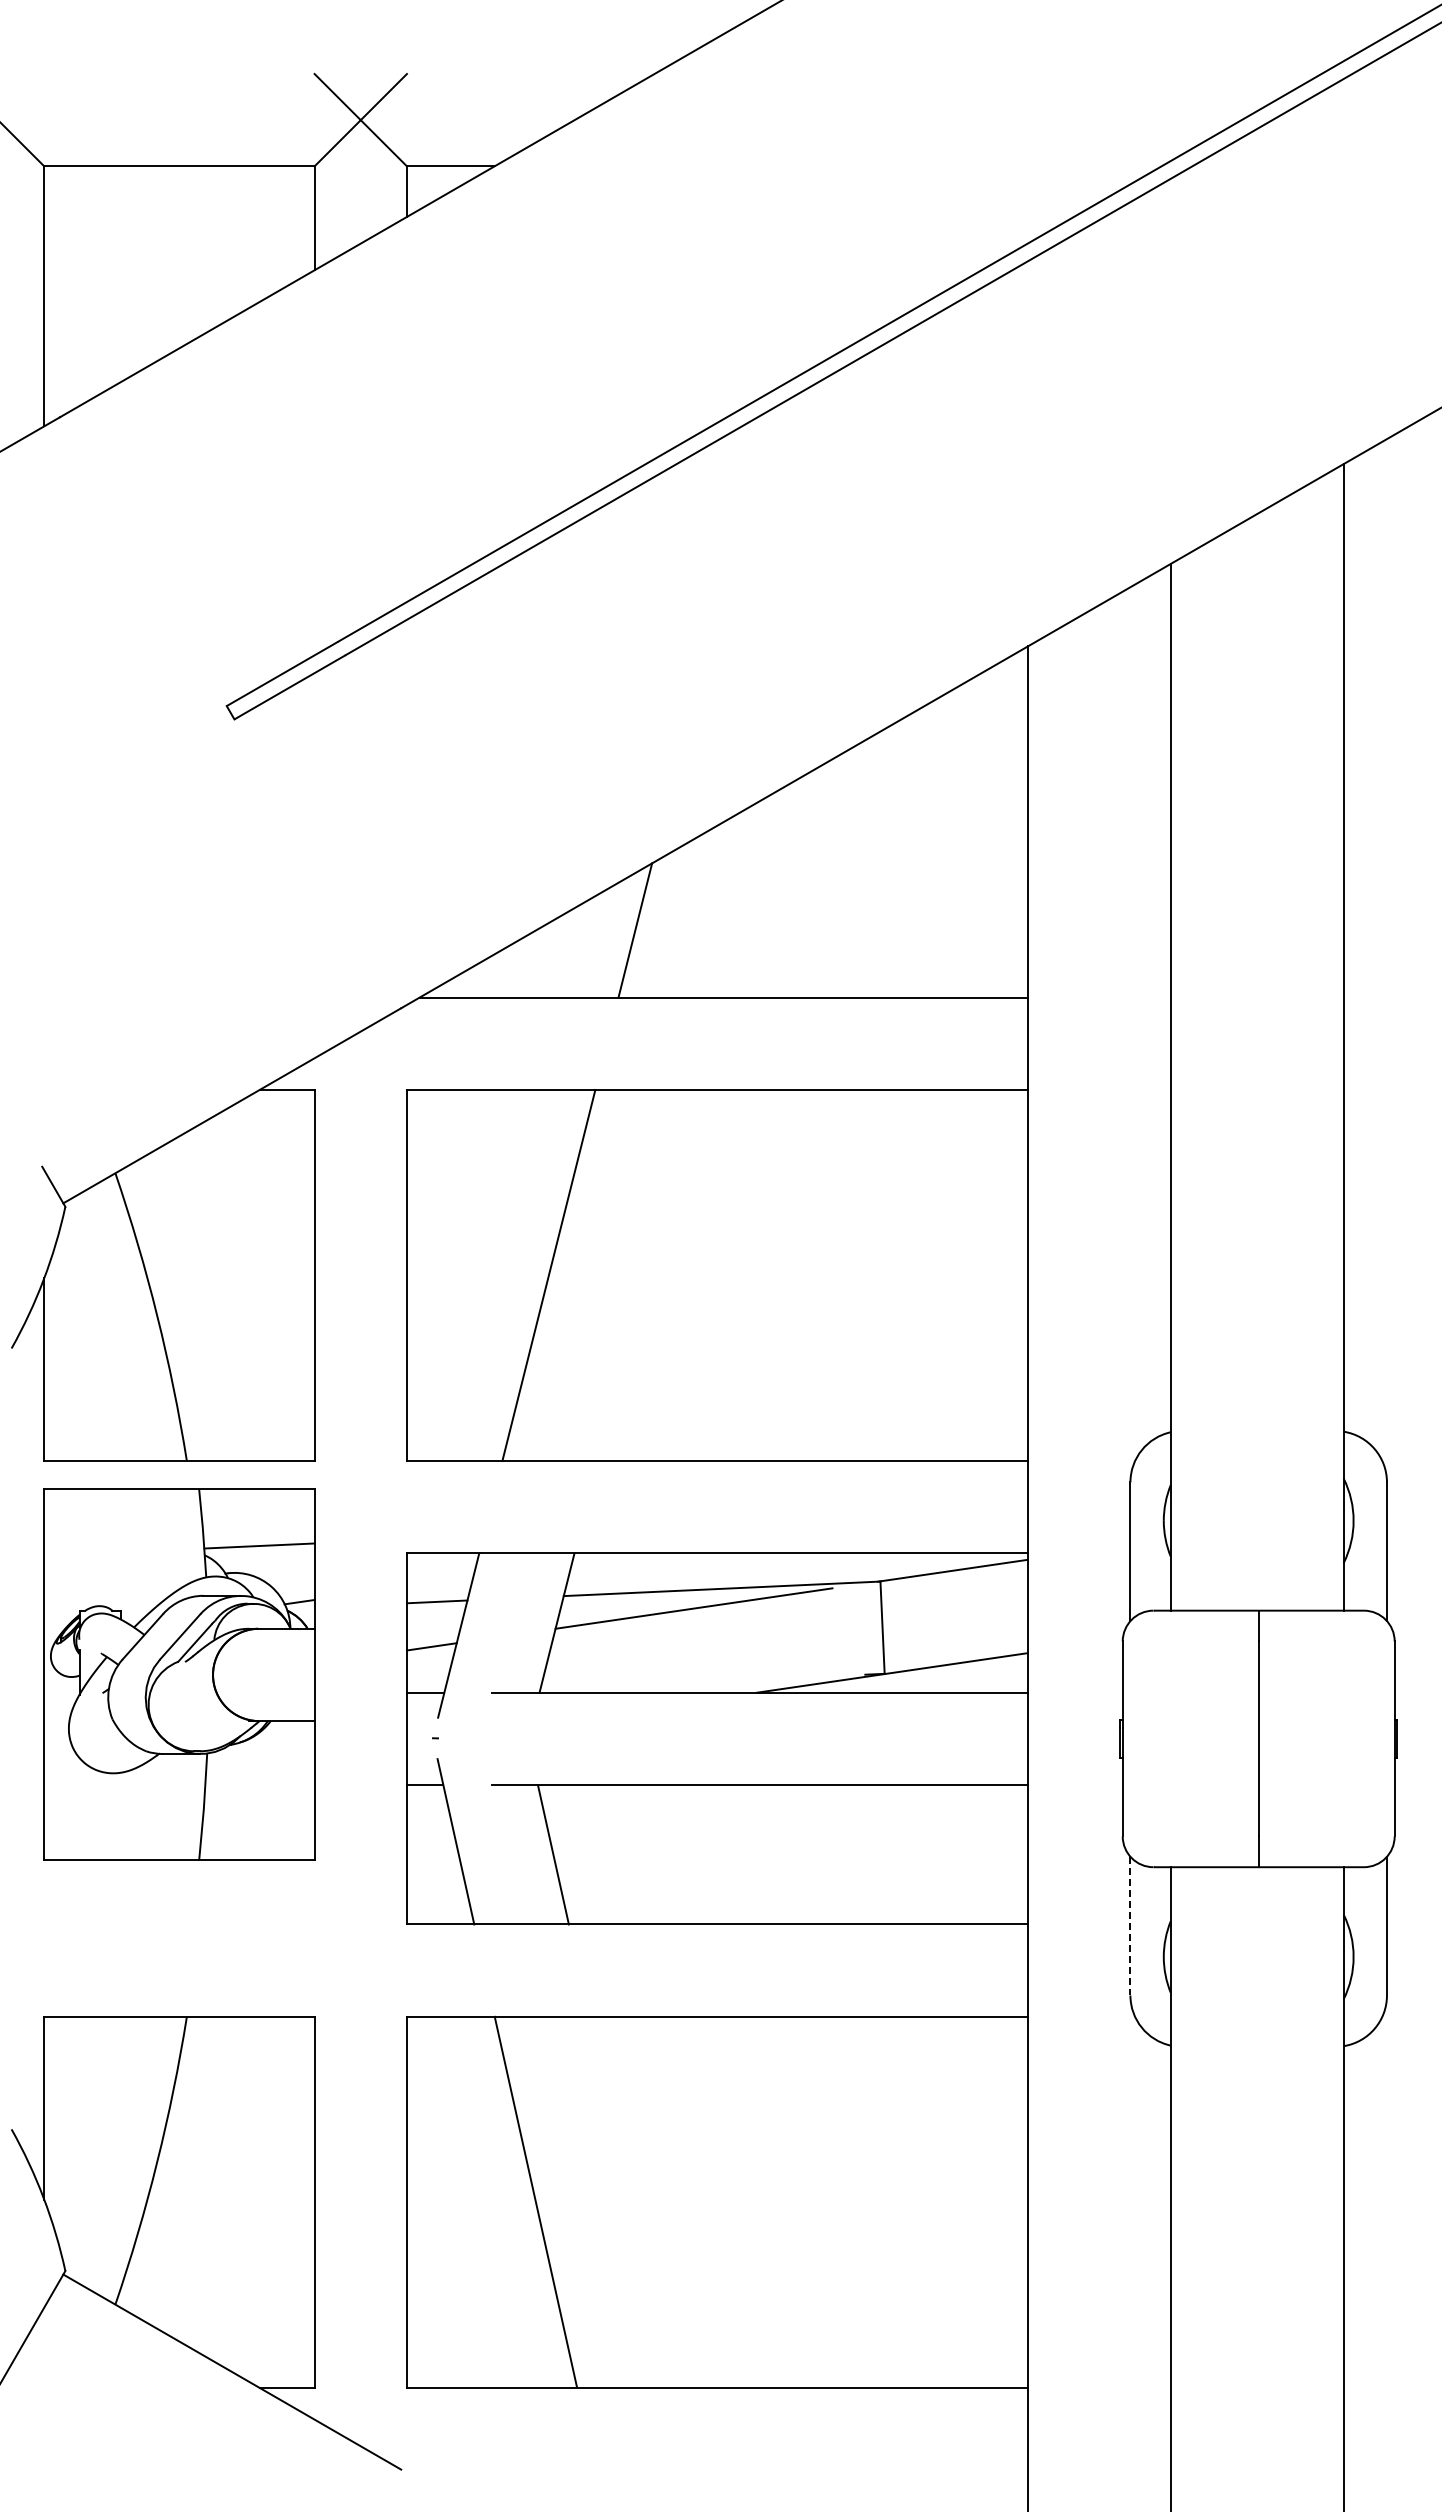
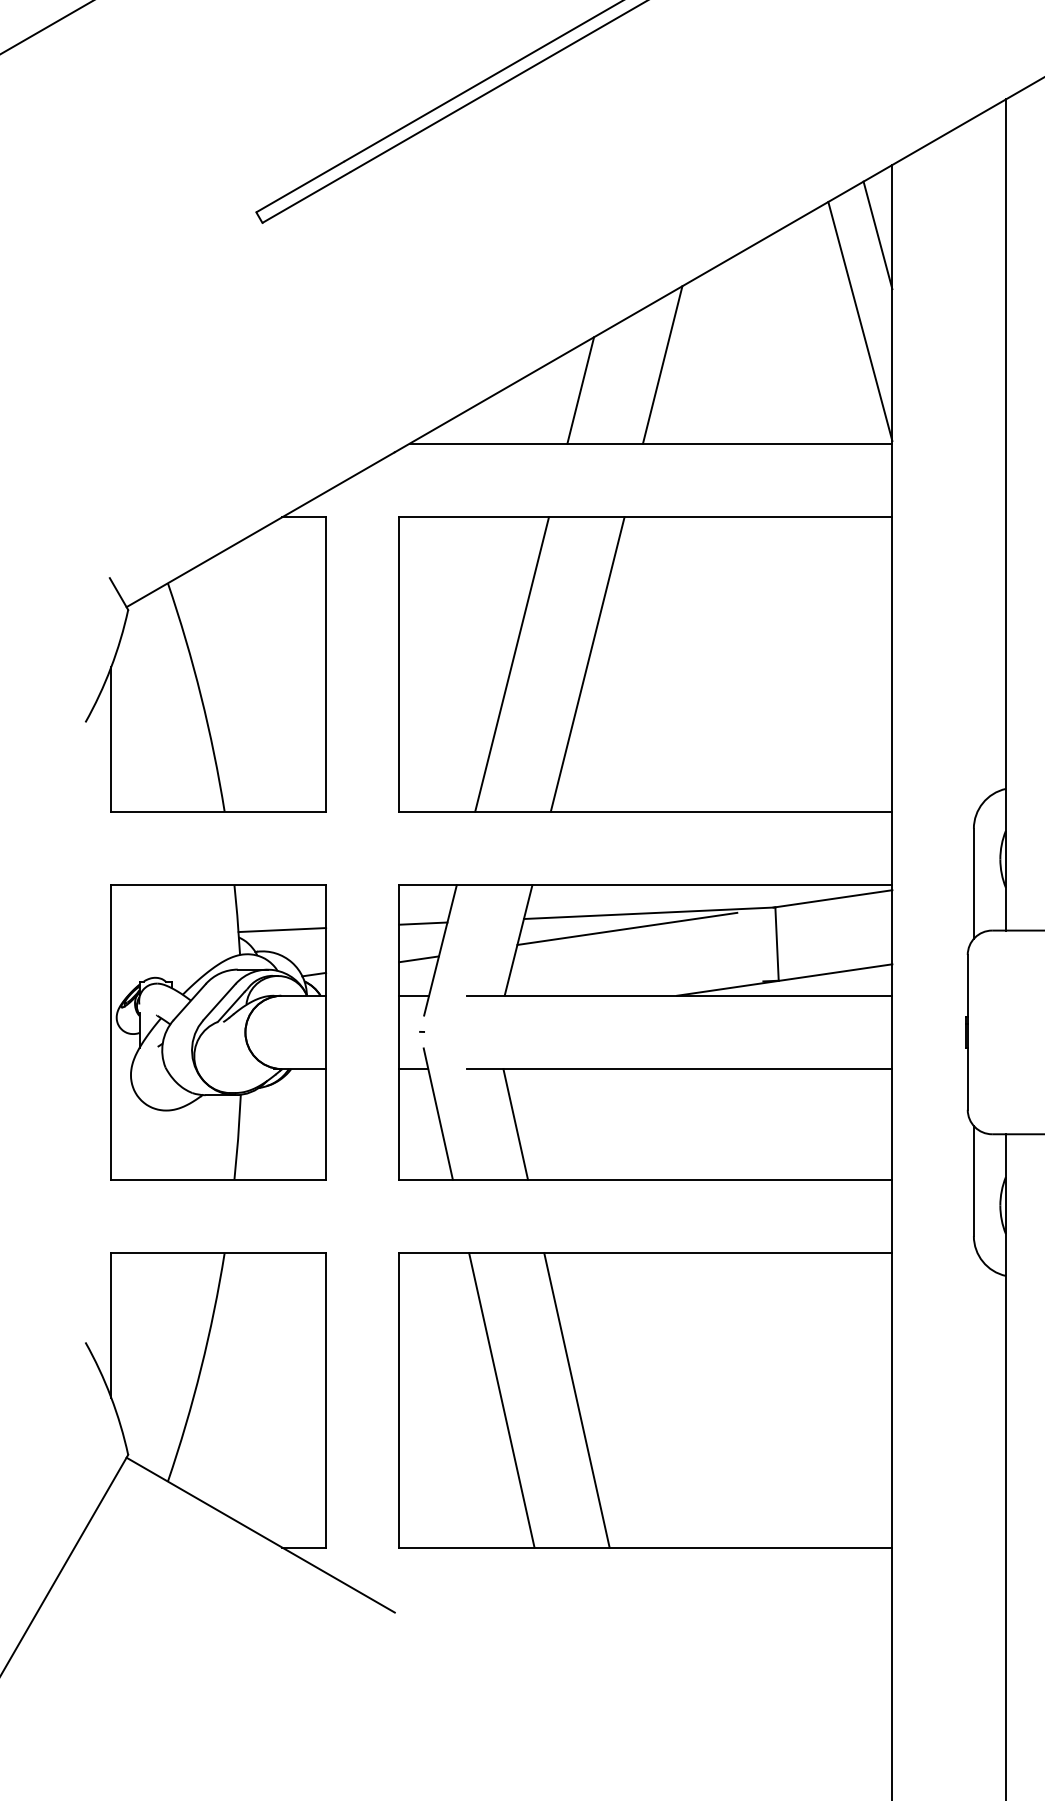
line: (1009, 734) -> (877, 234), added
line: (987, 843) -> (860, 321), added
line: (738, 898) -> (662, 365), added
line: (643, 1275) -> (587, 664), added
part: (179, 1674) -> (218, 1032), moved
line: (1130, 1926) -> (973, 1181), dashed -> solid
line: (630, 2201) -> (576, 1399), added

